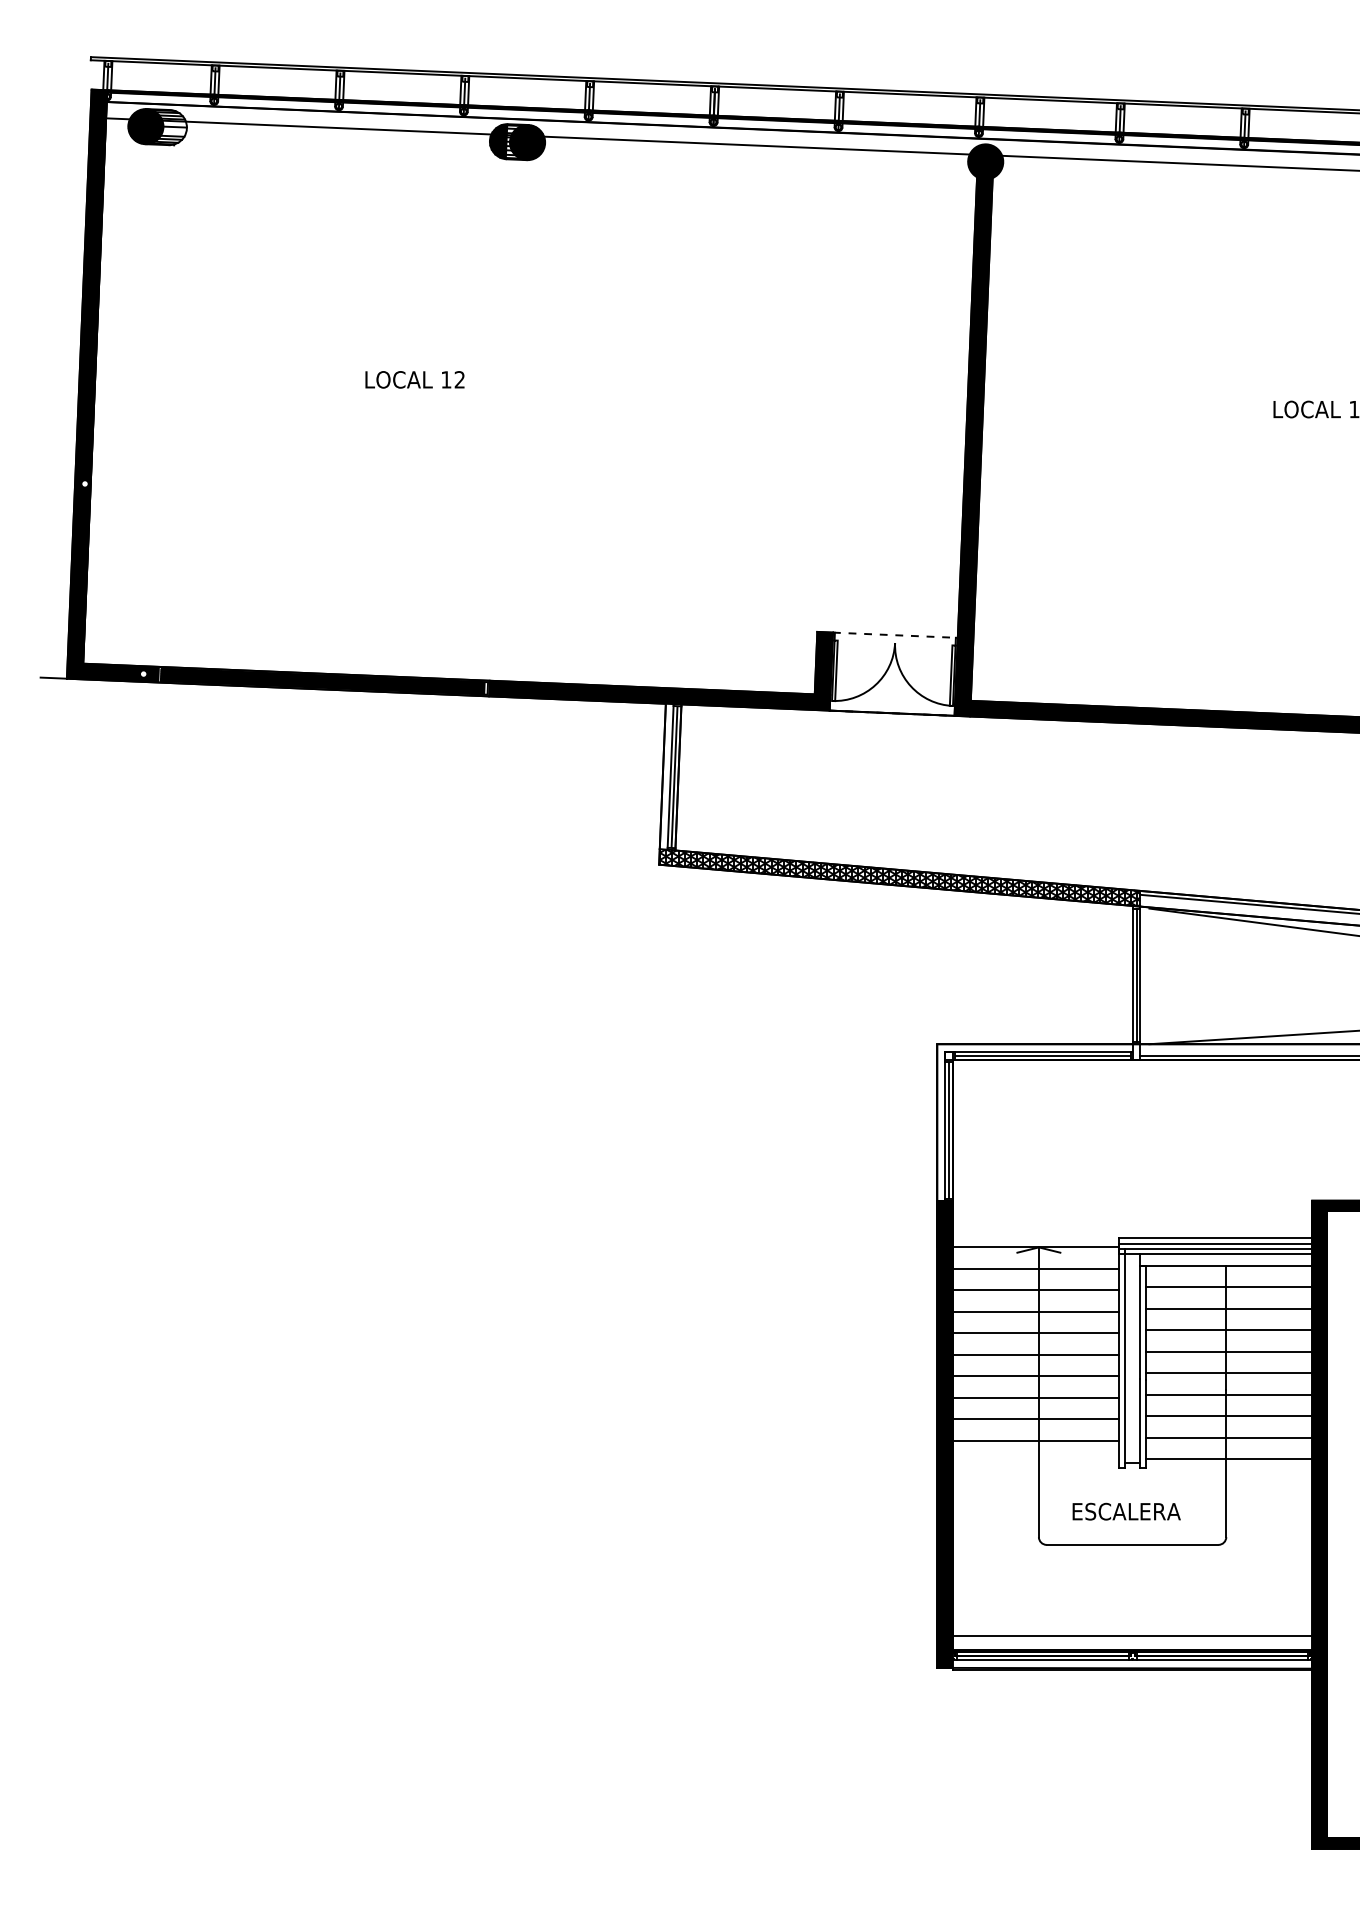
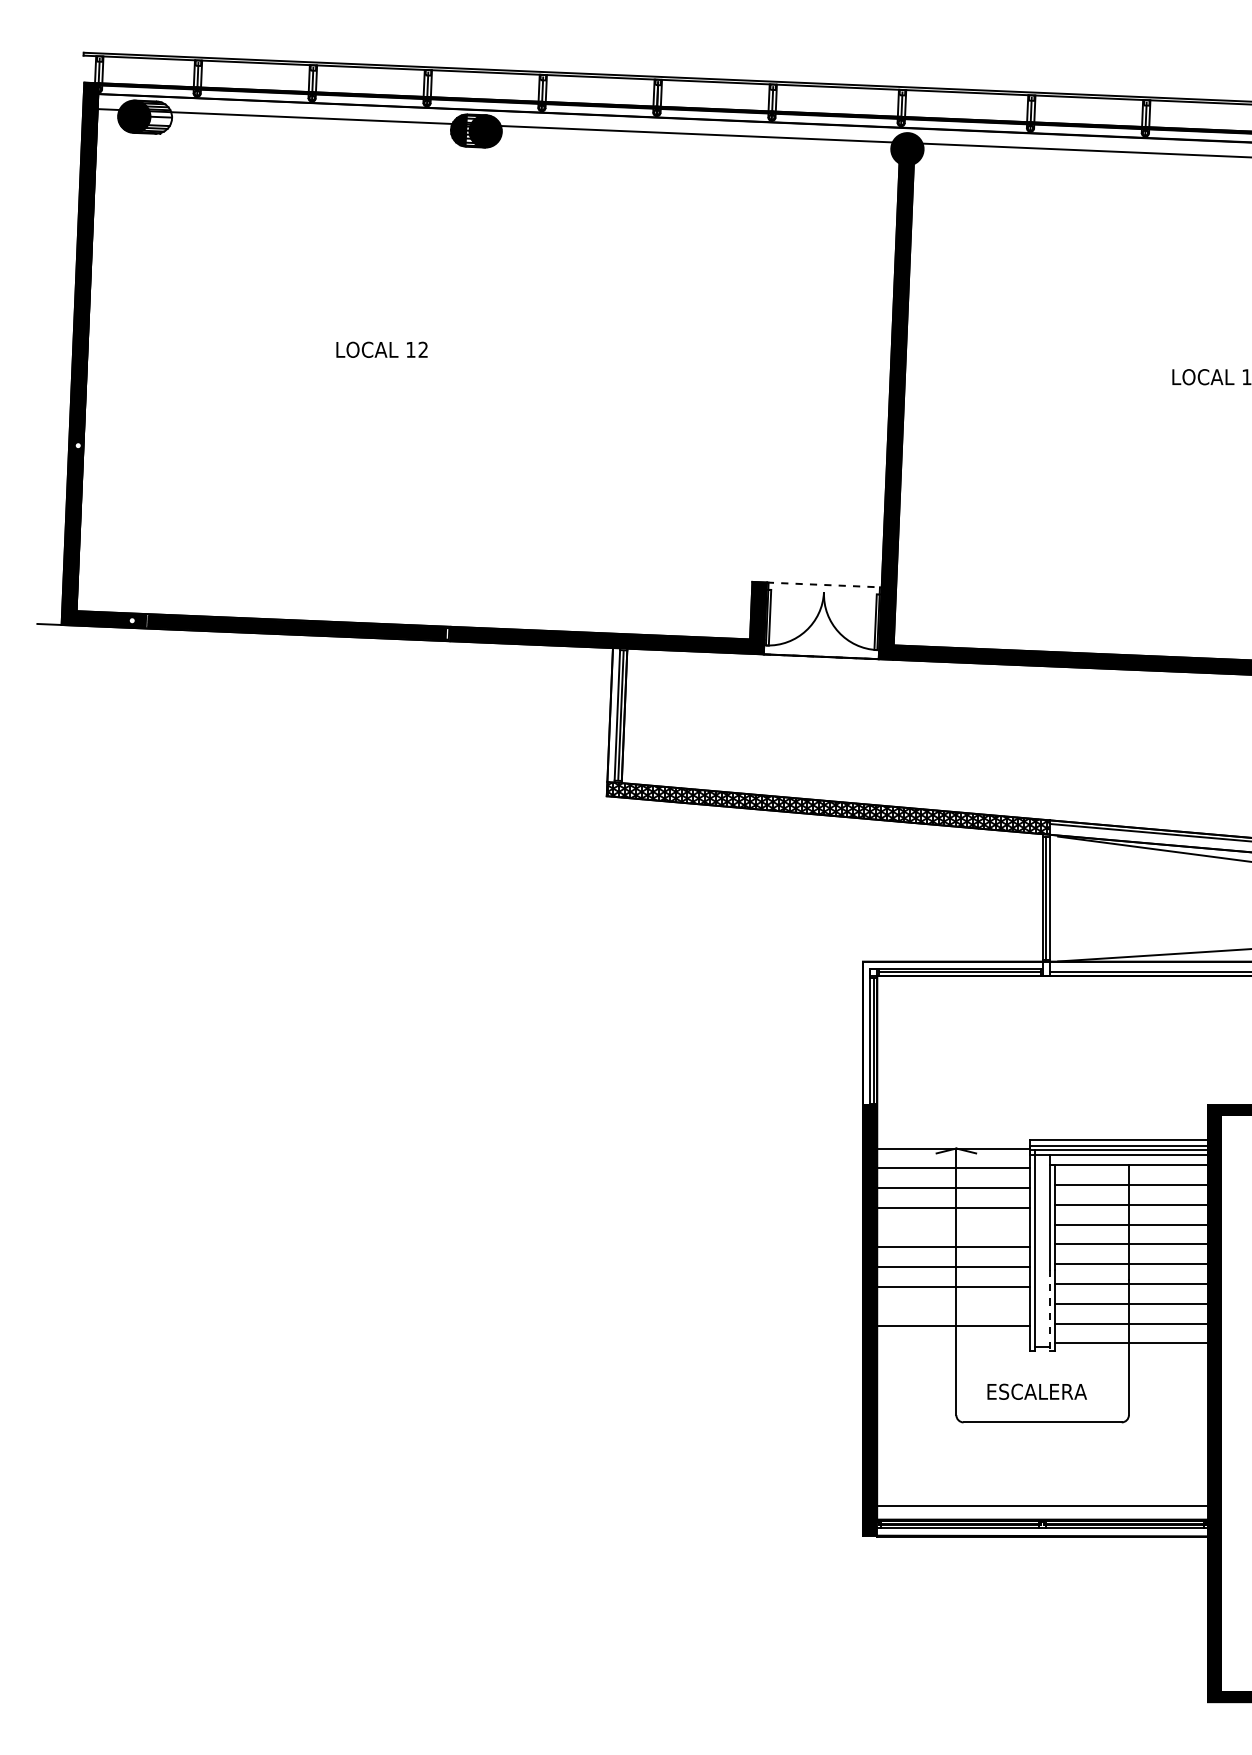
line: (1035, 1333) -> (953, 1227), removed
line: (1035, 1419) -> (953, 1306), removed
line: (1140, 1423) -> (1049, 1310), solid -> dashed

